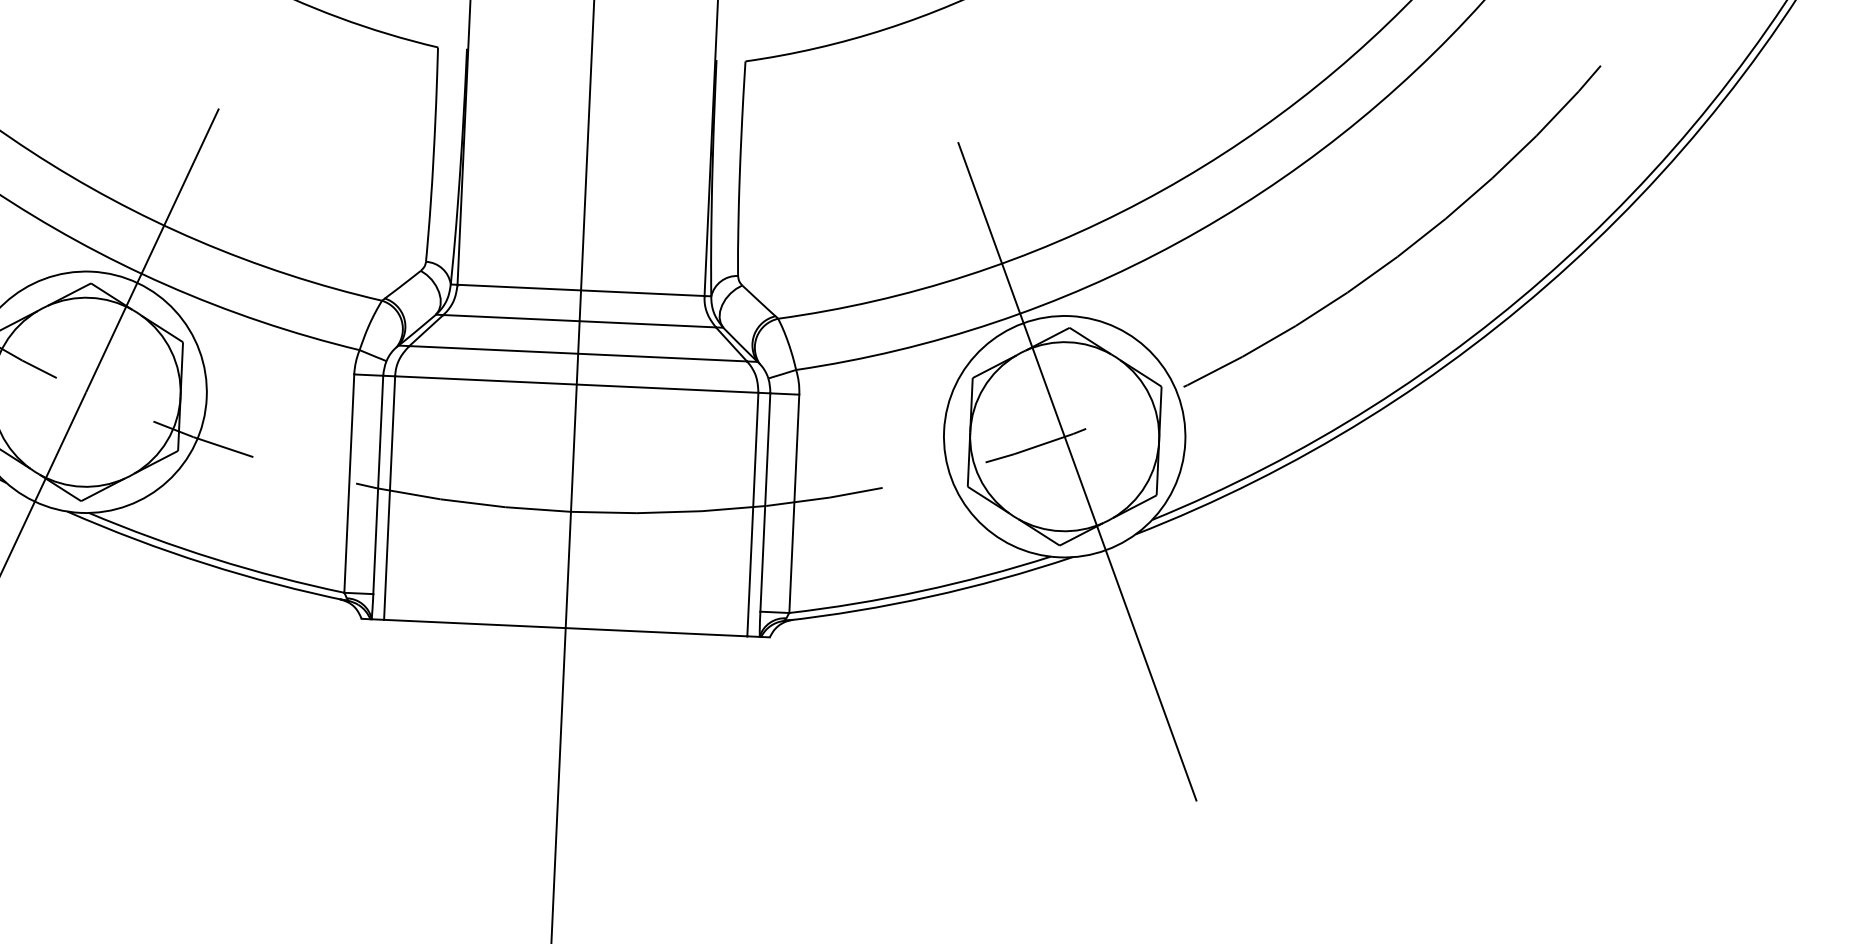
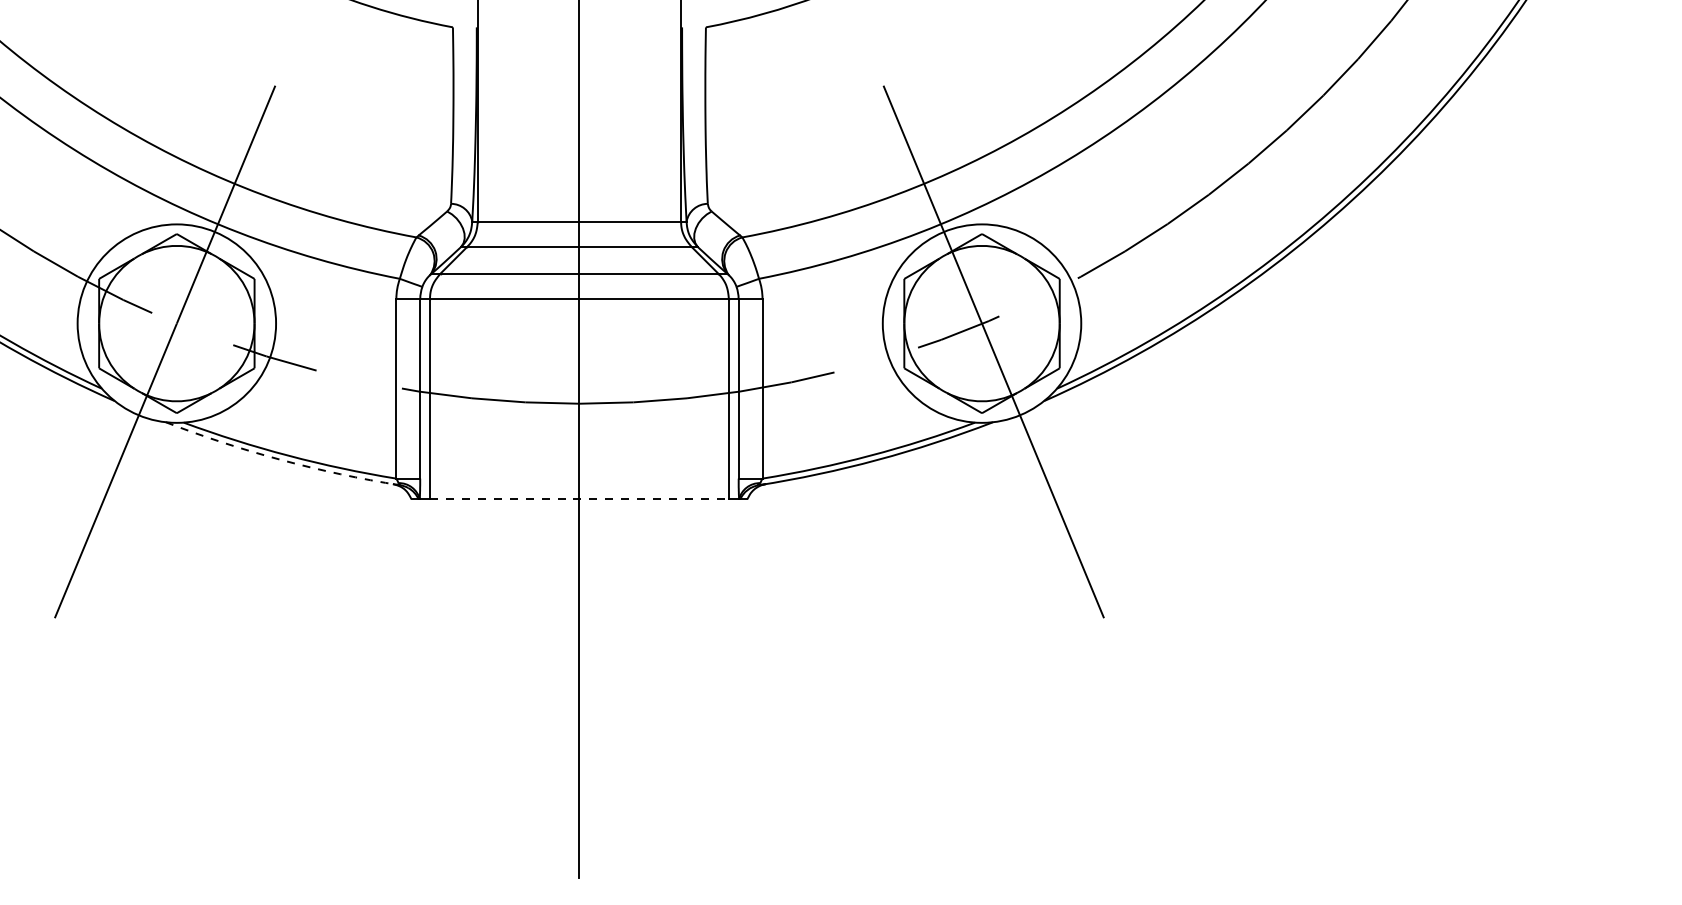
arc: (205, 564) -> (281, 460), solid -> dashed
line: (565, 628) -> (579, 499), solid -> dashed

